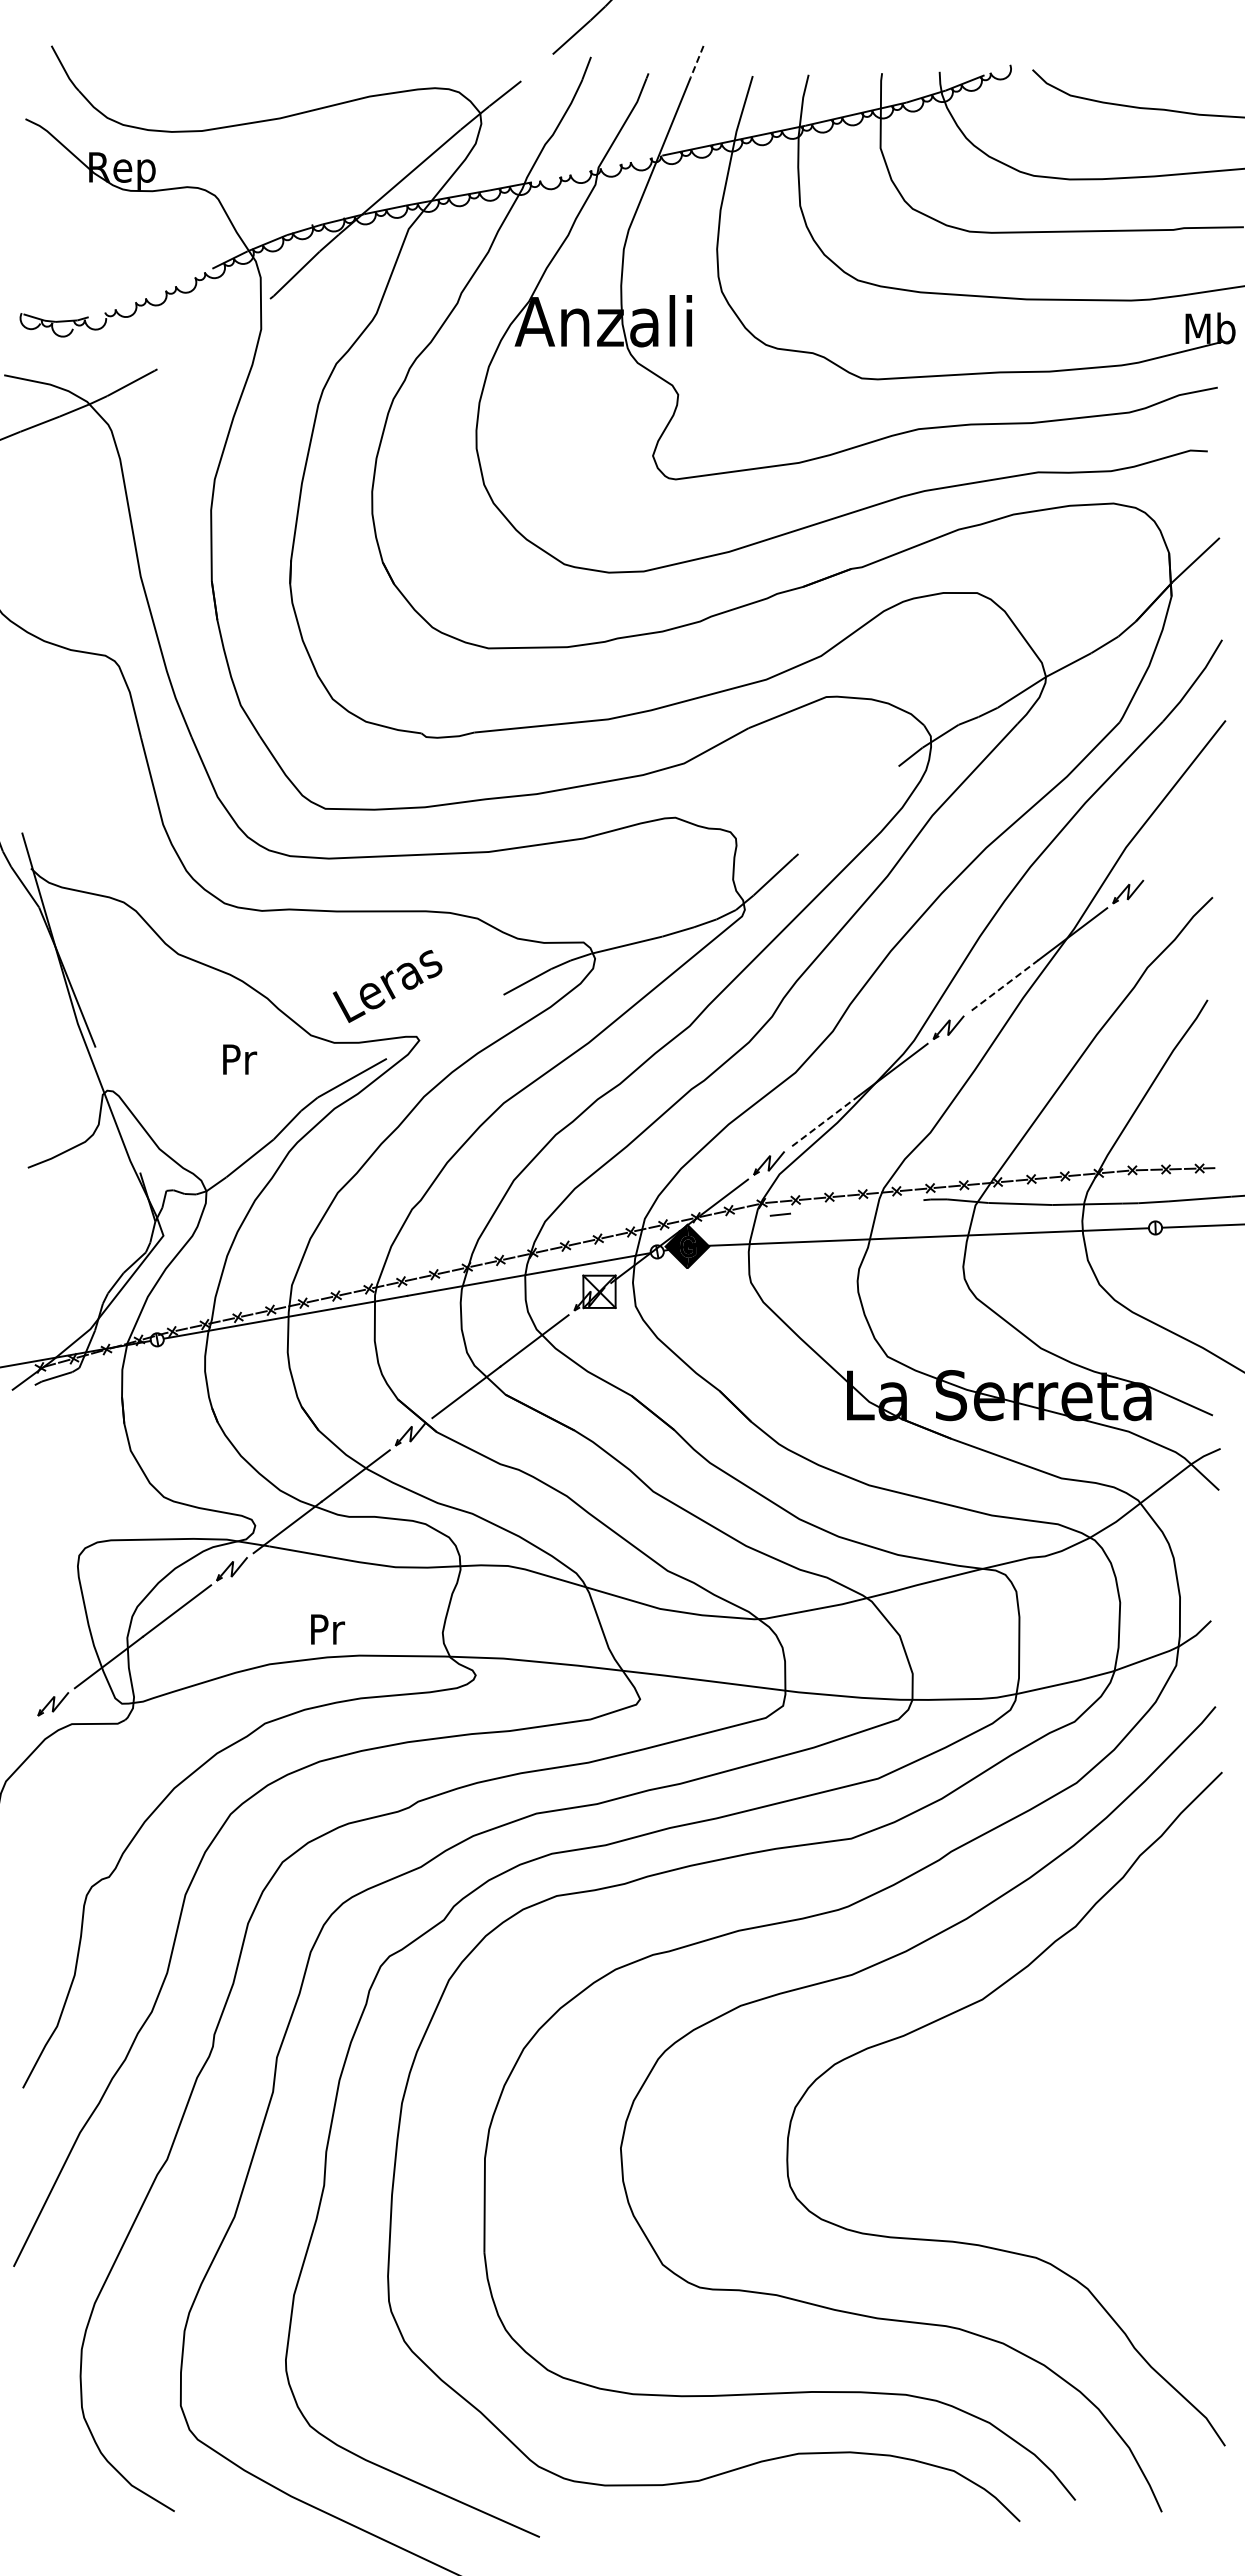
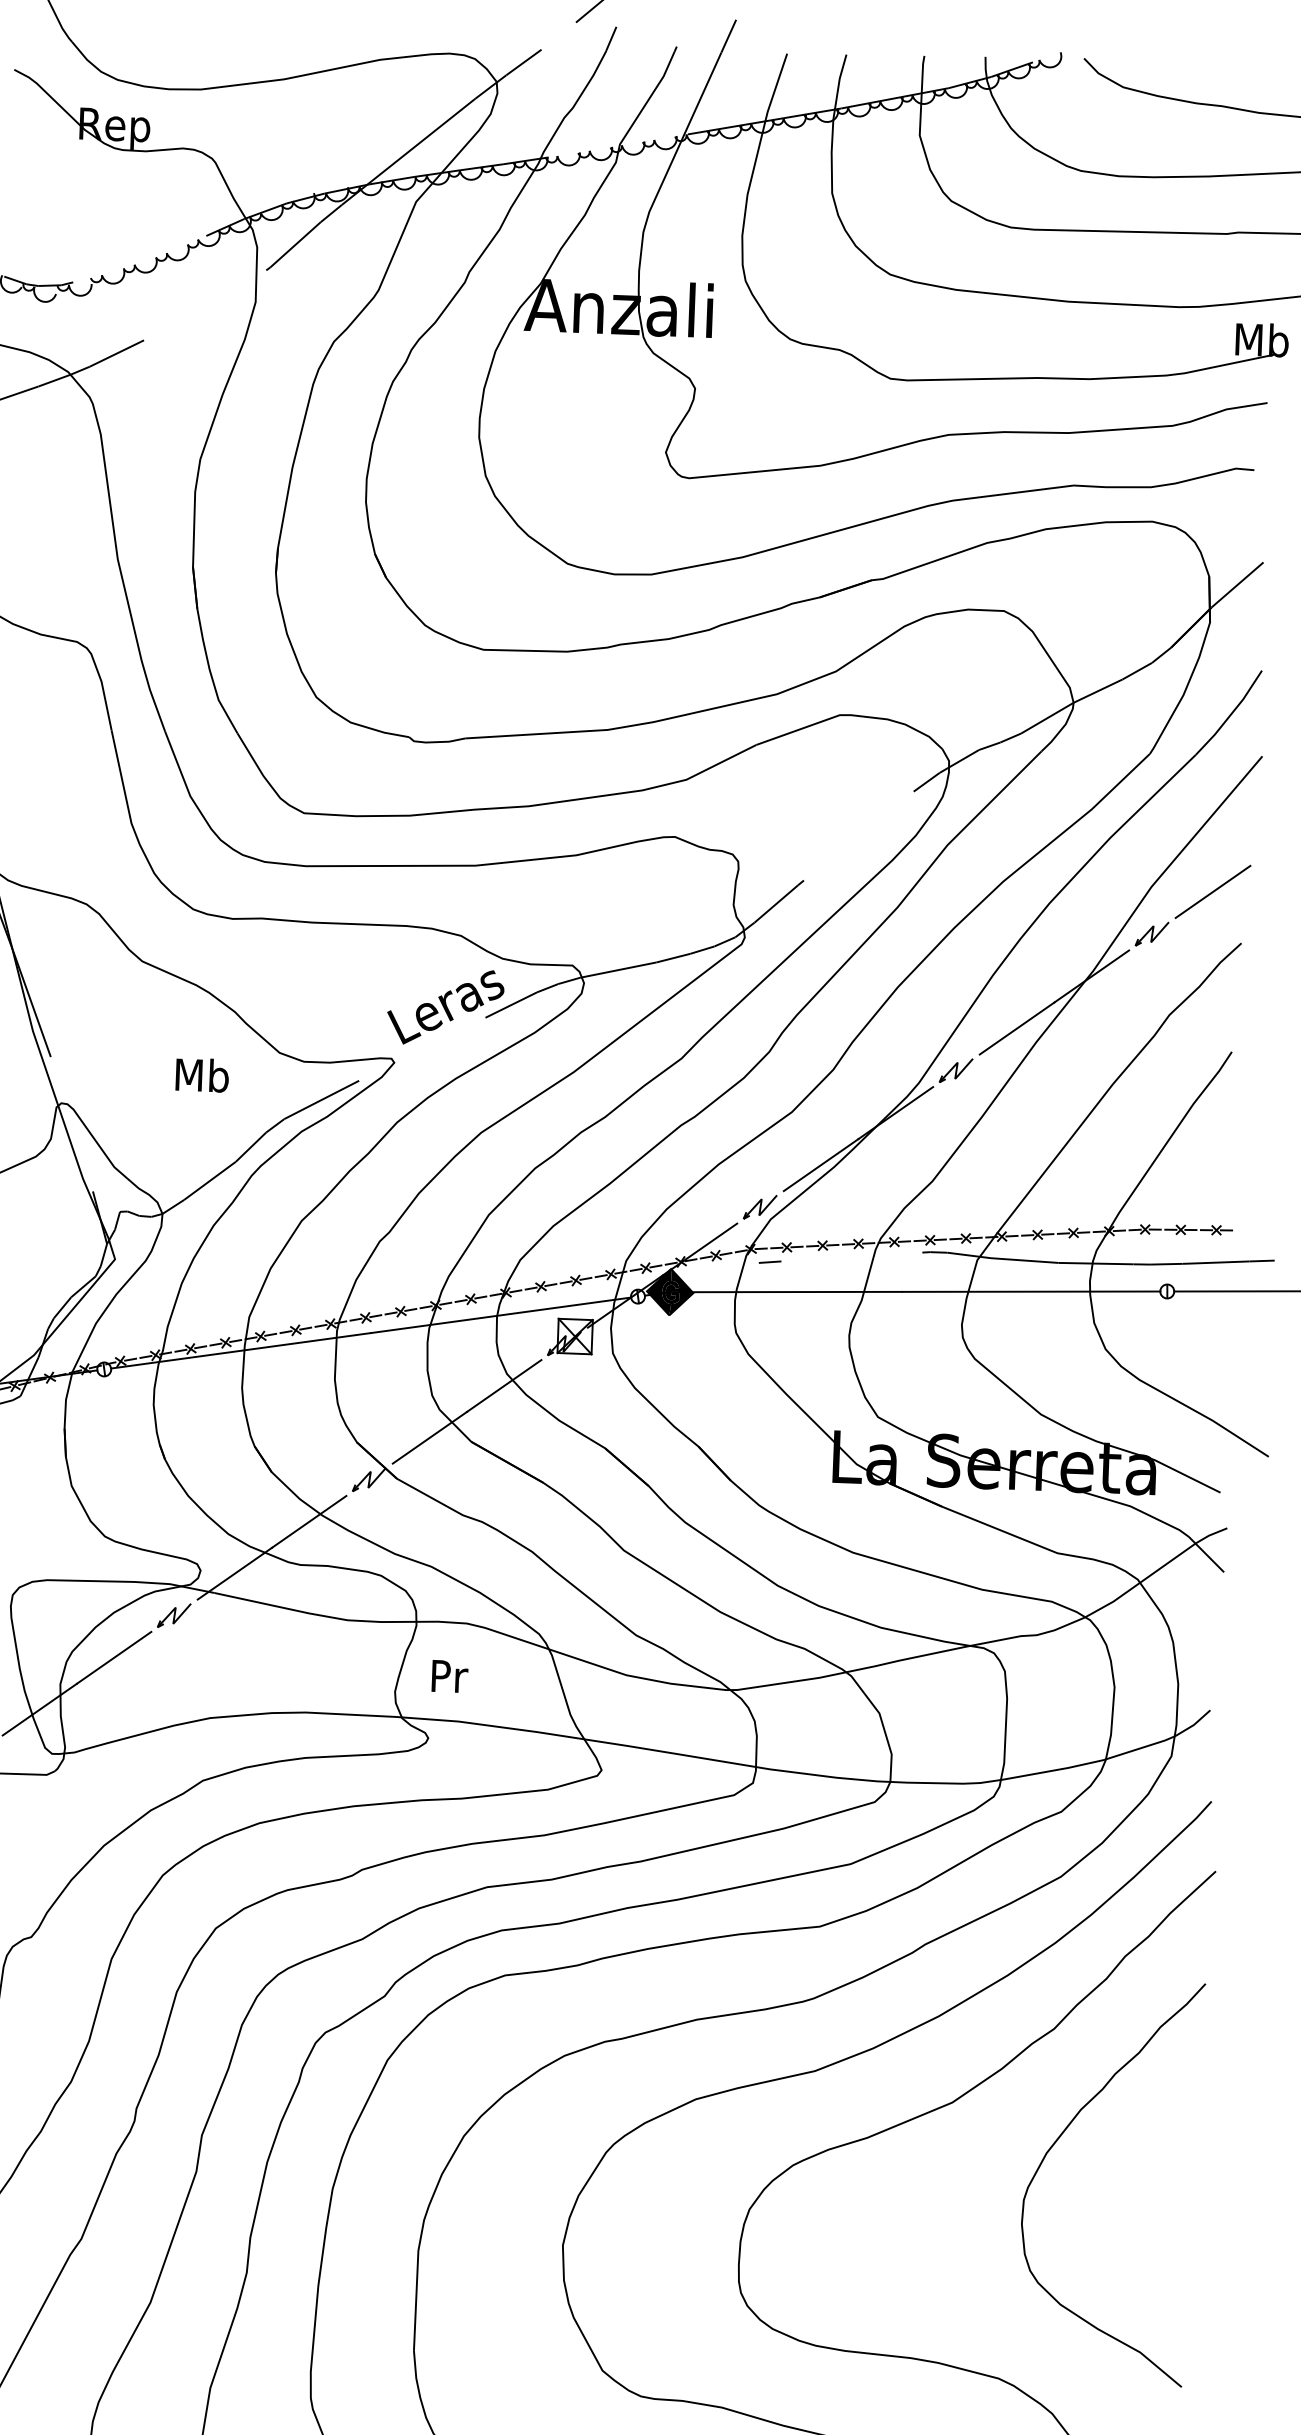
line: (697, 61) -> (729, 36), dashed -> solid
line: (1183, 849) -> (1212, 891), added
line: (1004, 985) -> (1017, 1028), dashed -> solid
text: (387, 986) -> (445, 1007), moved
text: (239, 1059) -> (202, 1075), Pr -> Mb
line: (824, 1121) -> (820, 1165), dashed -> solid
text: (327, 1629) -> (449, 1676), moved
curve: (1081, 2034) -> (1055, 2143), added

